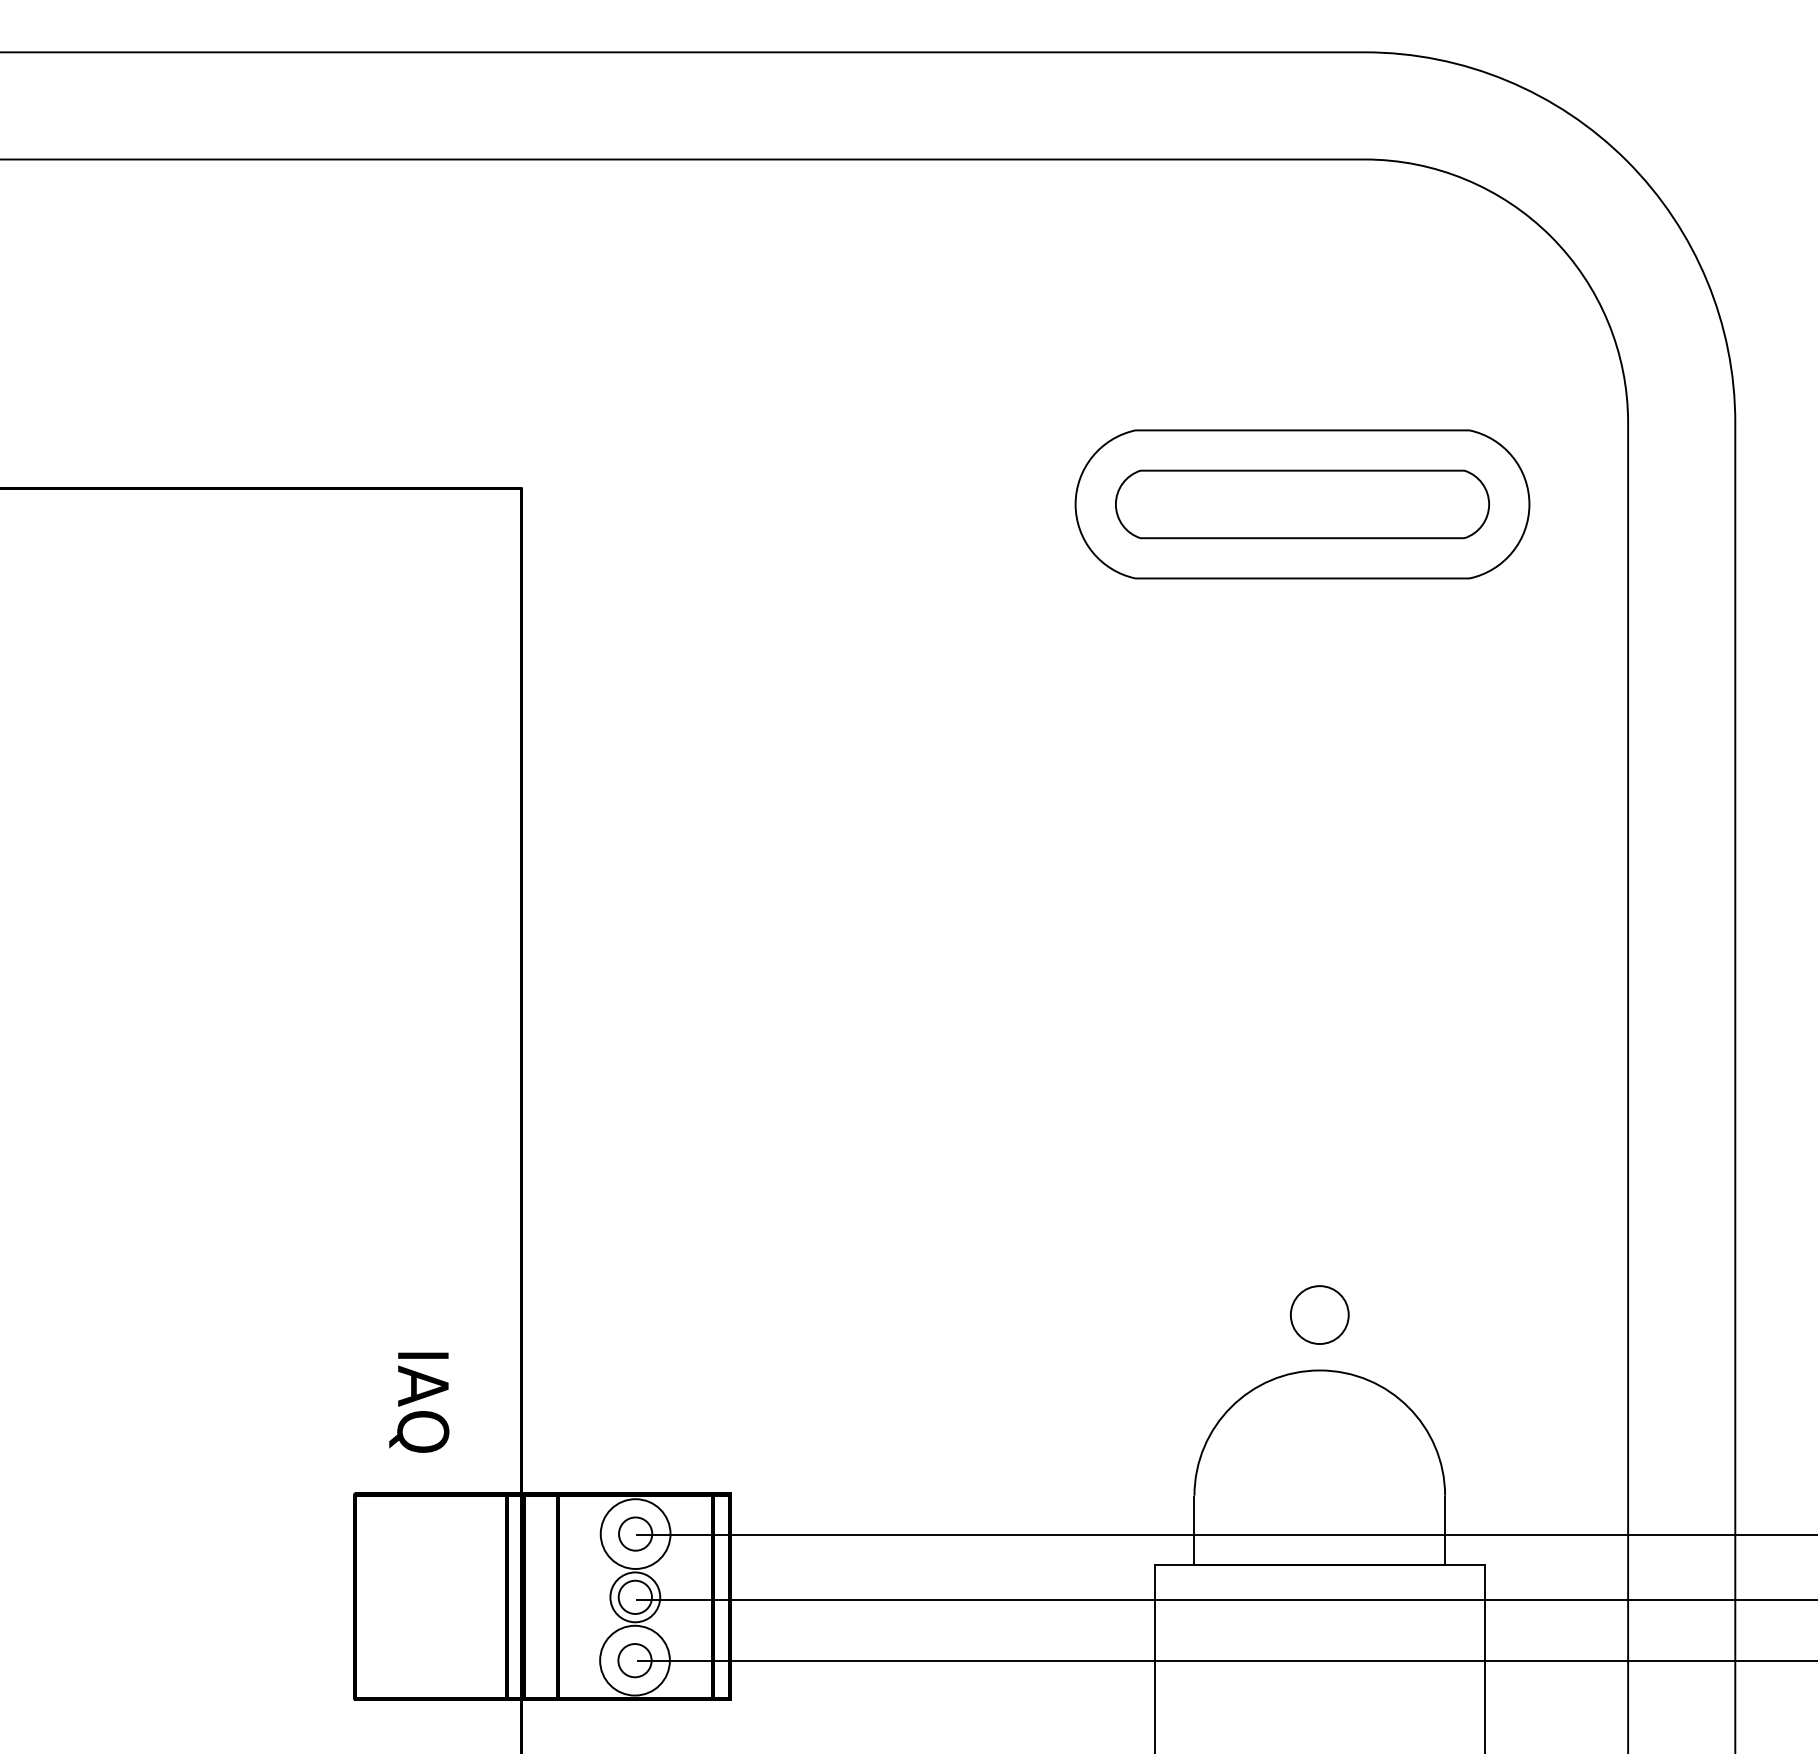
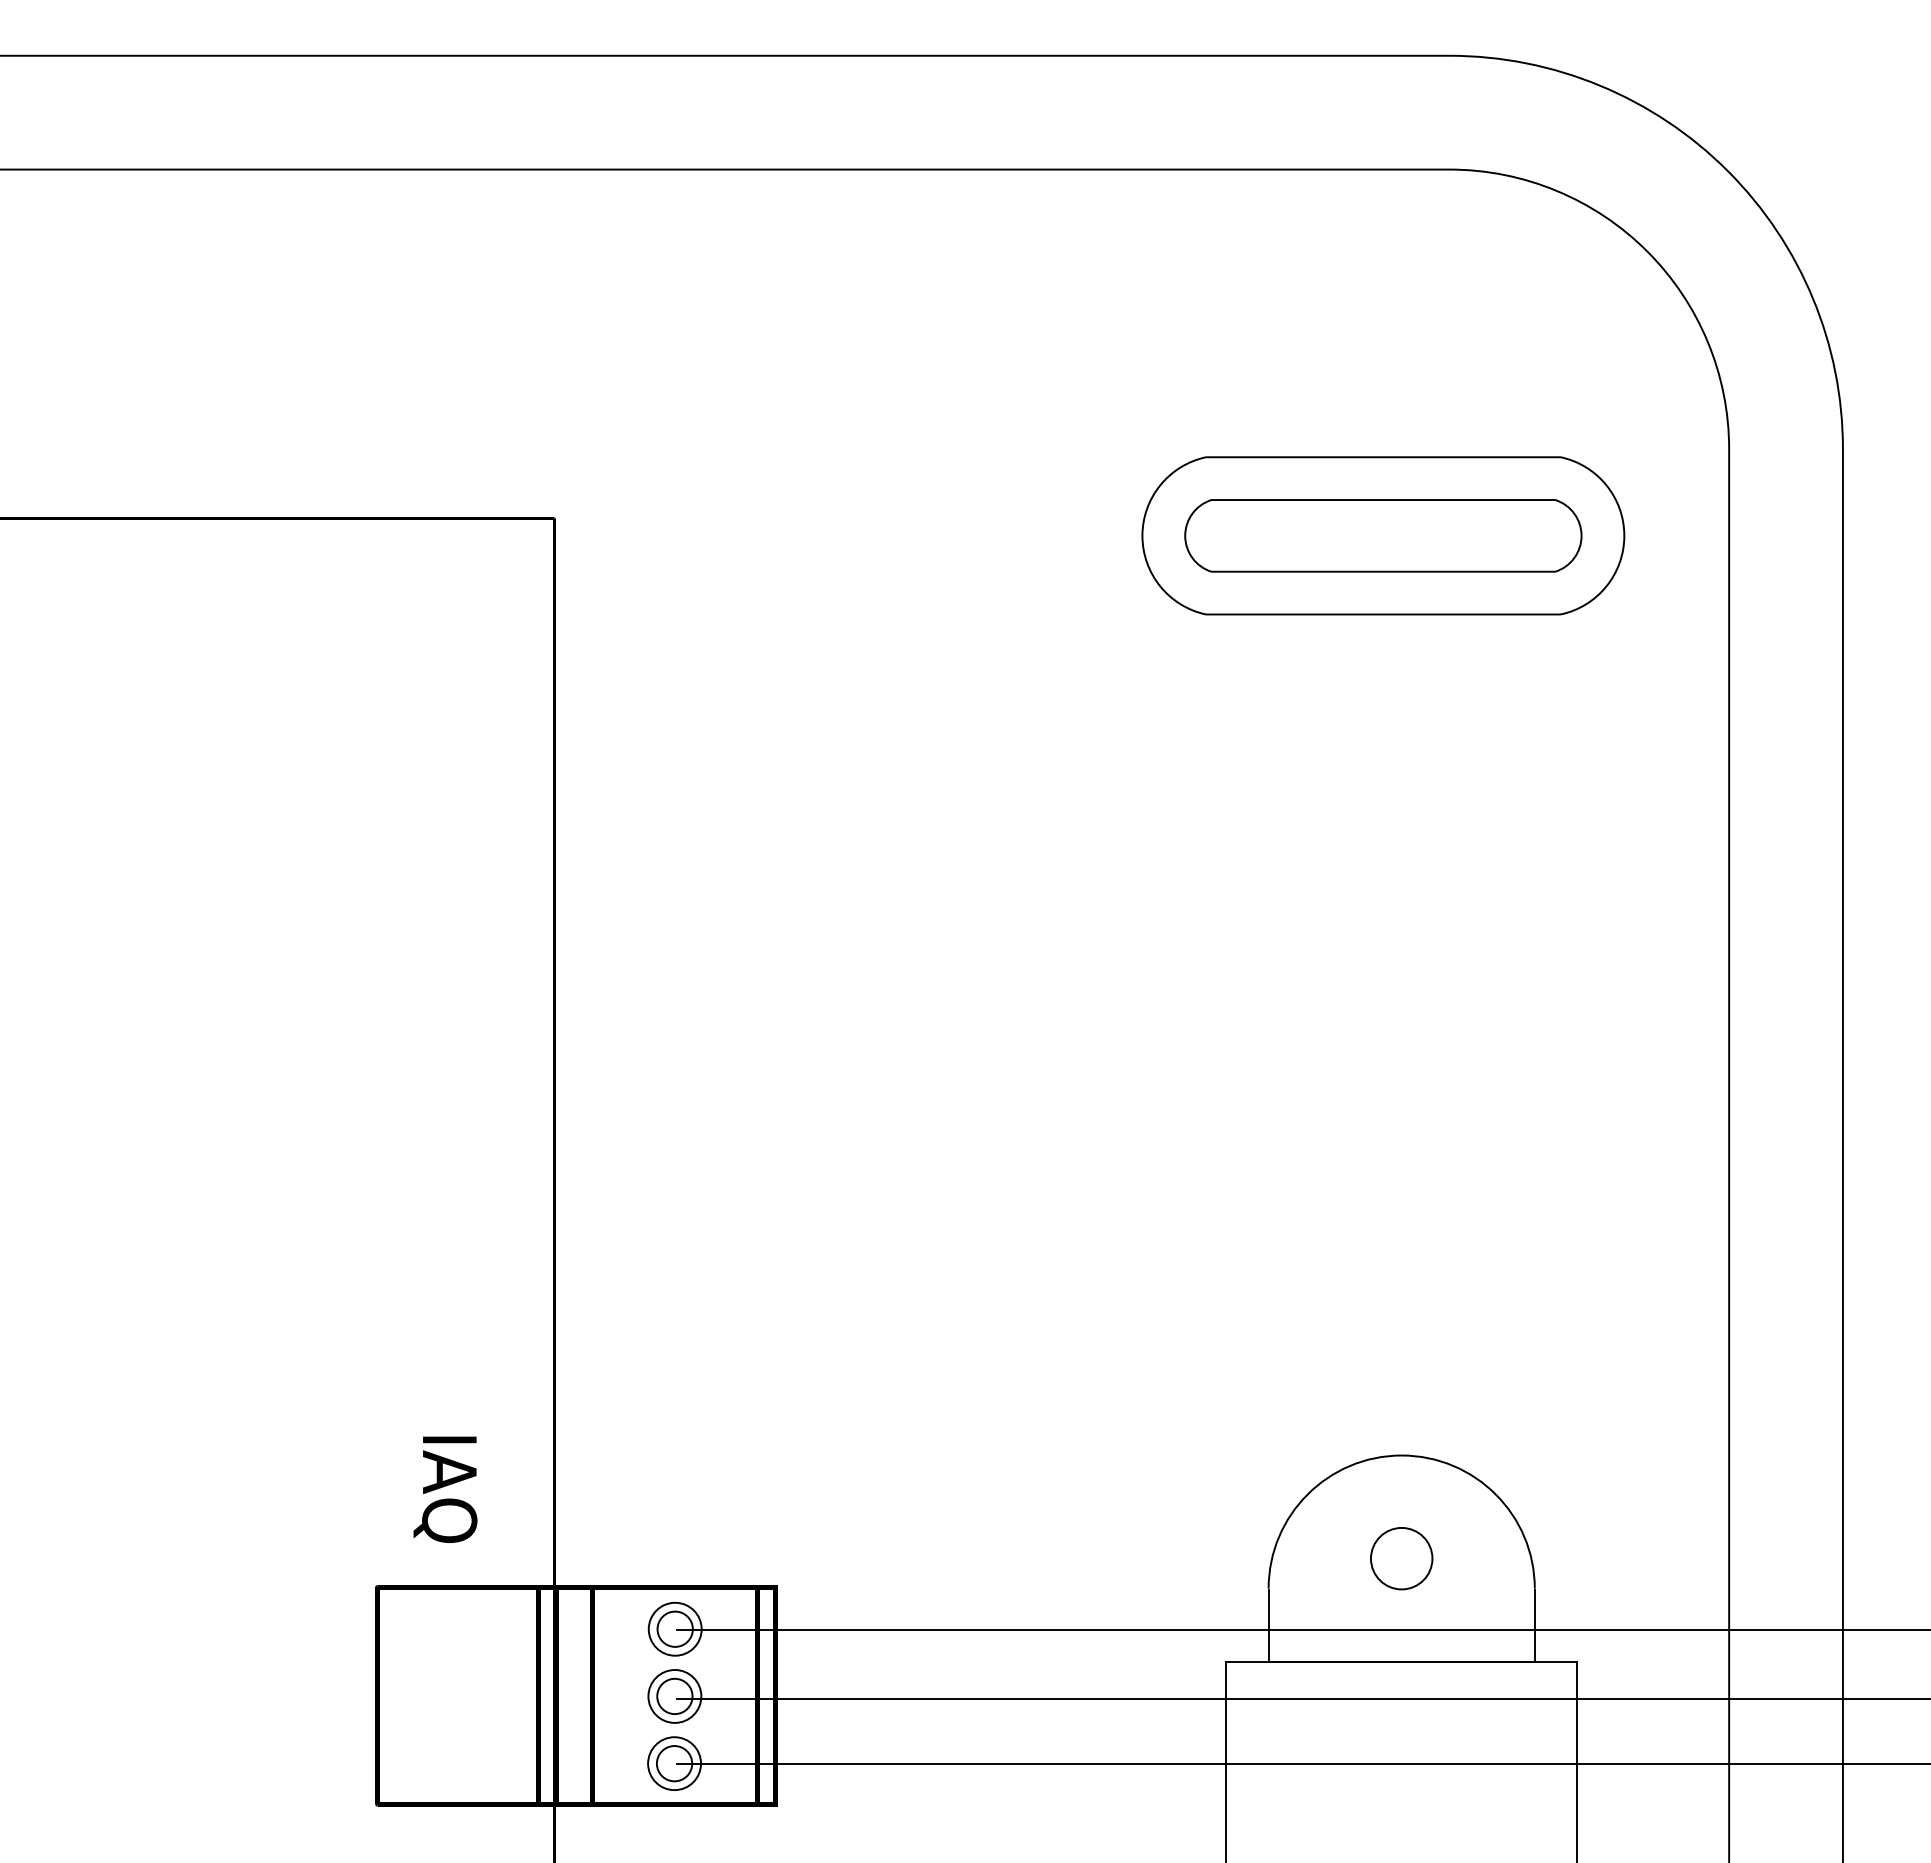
circle: (1319, 1314) -> (1401, 1558), moved
circle: (634, 1533) -> (674, 1628), size x0.71
circle: (634, 1660) -> (674, 1763), size x0.71

